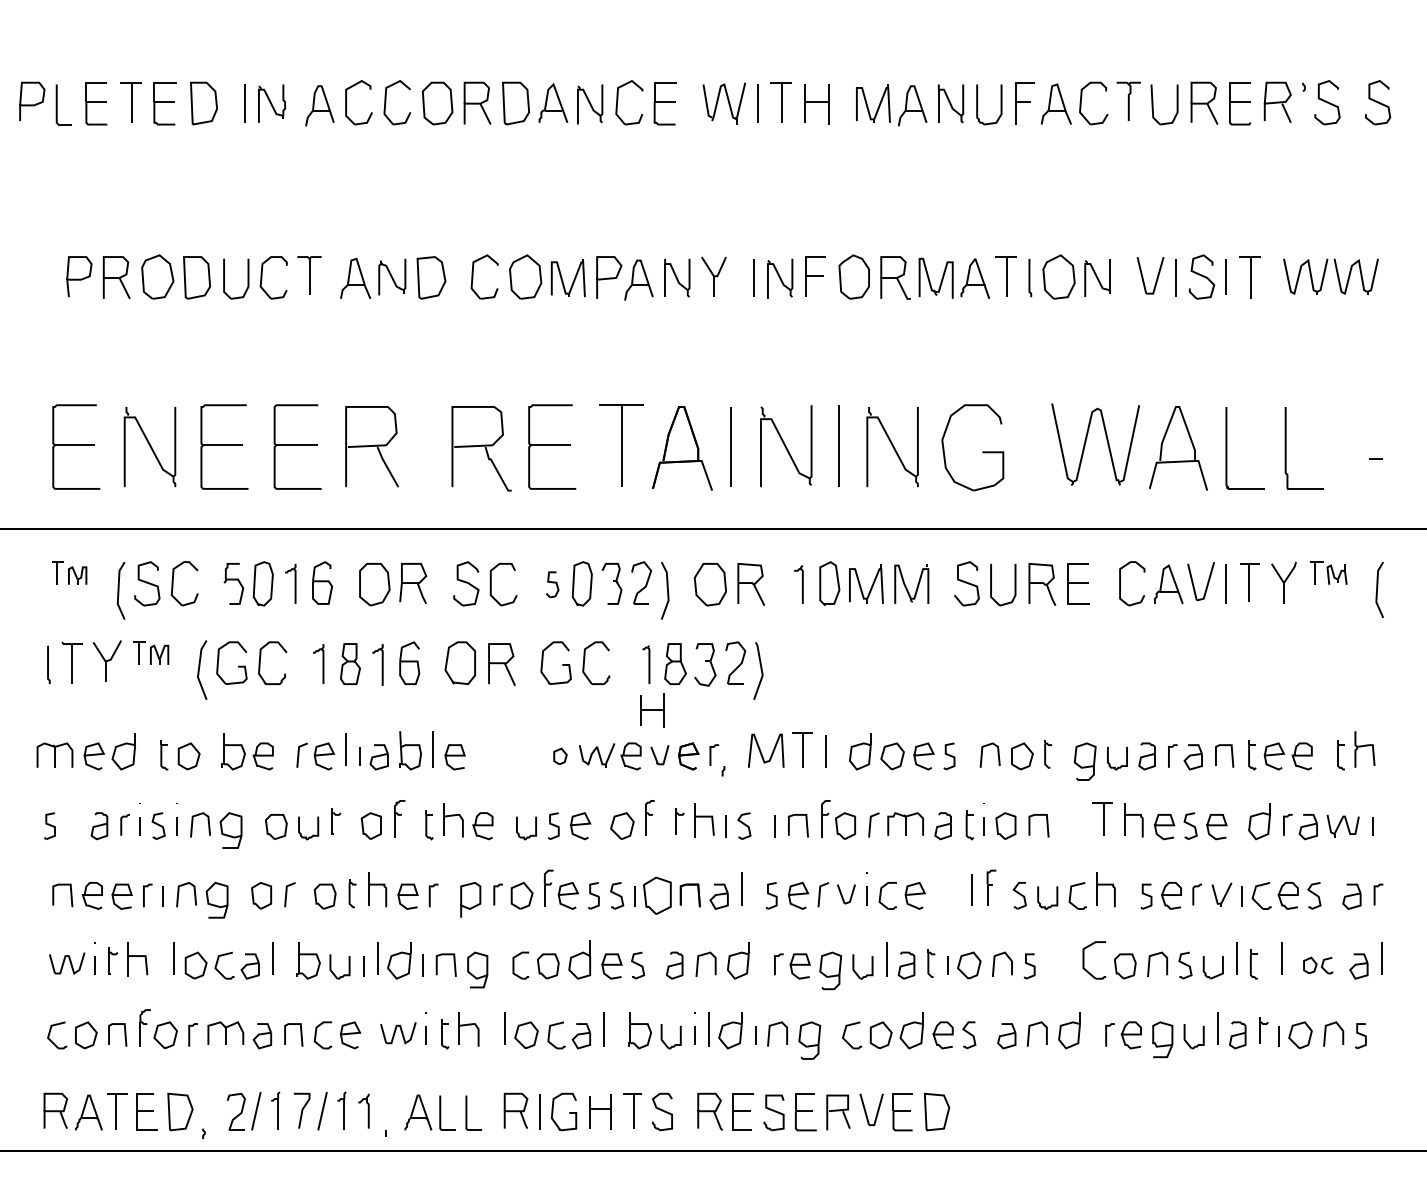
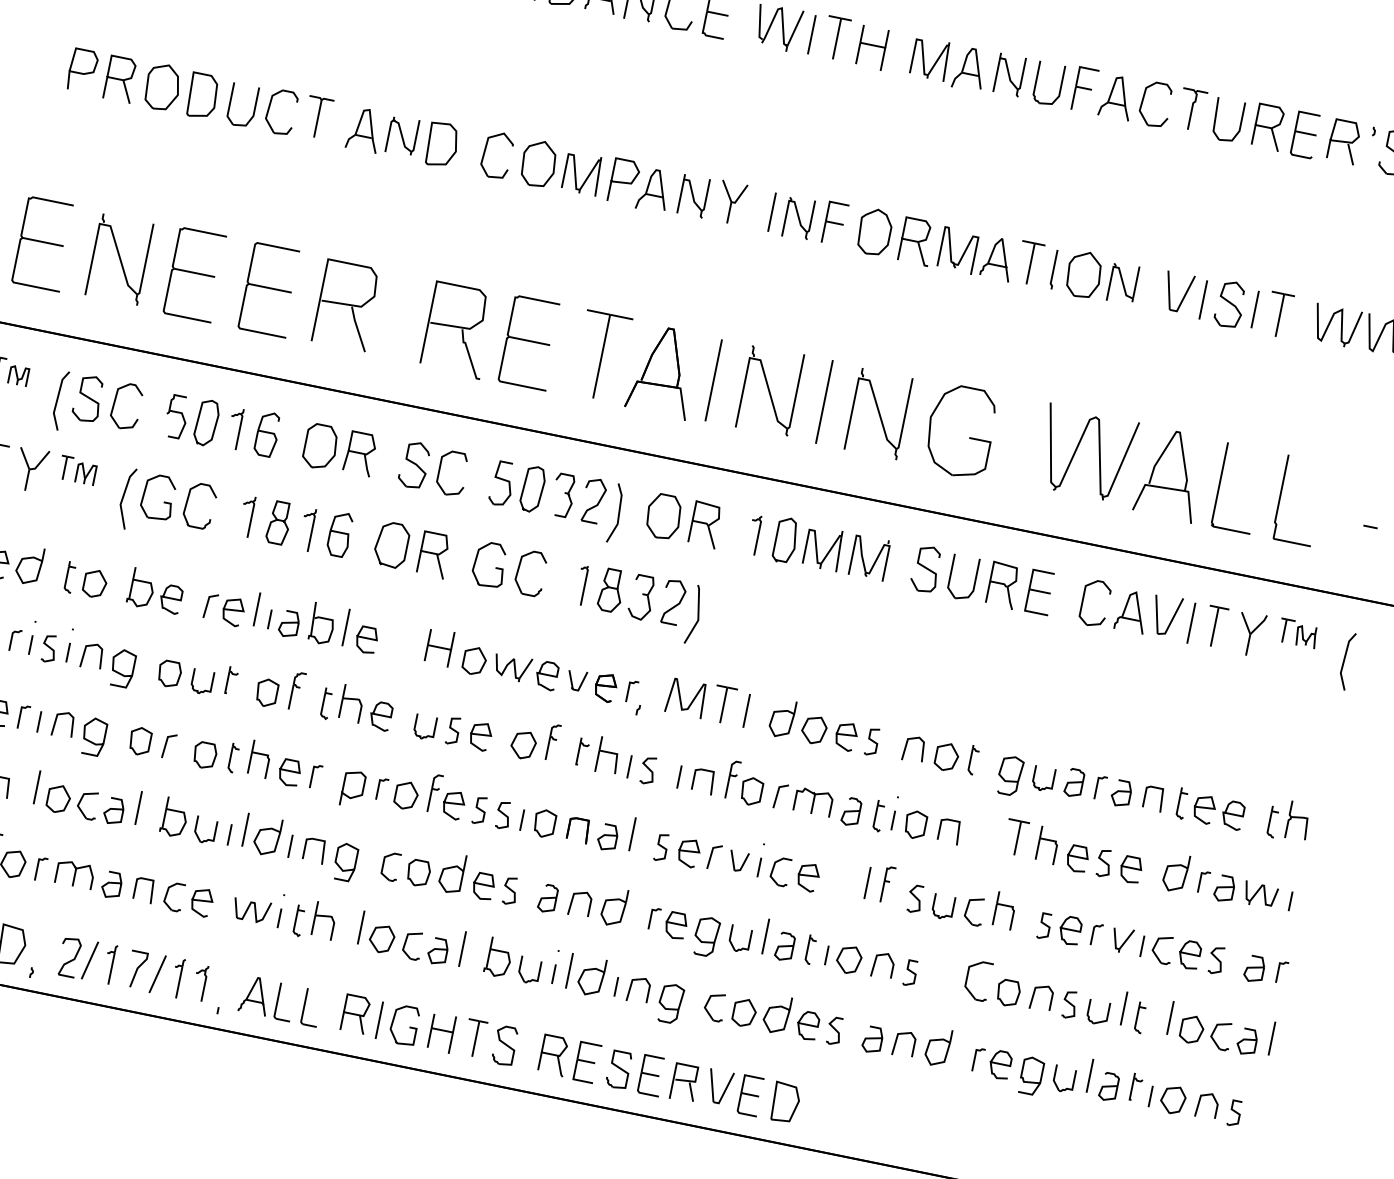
part: (552, 584) -> (502, 483), size x1.67
part: (652, 710) -> (439, 647), moved
part: (560, 756) -> (474, 661), size x1.67
part: (656, 895) -> (543, 823), size x0.71
part: (1318, 965) -> (1206, 1032), size x1.67

